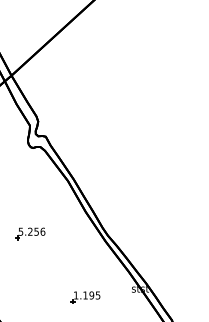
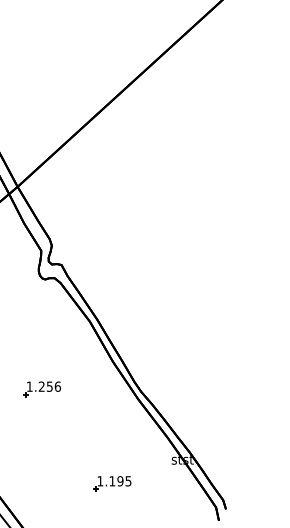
text: (20, 231) -> (29, 386), 5.256 -> 1.256
part: (85, 297) -> (112, 483), moved

